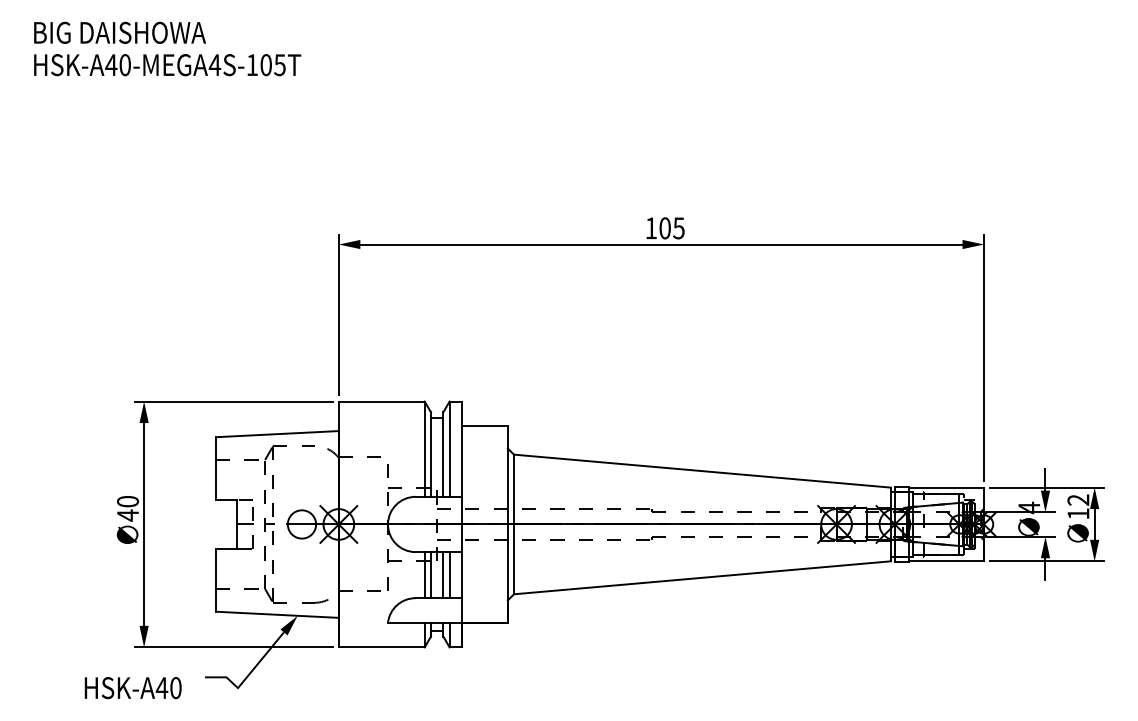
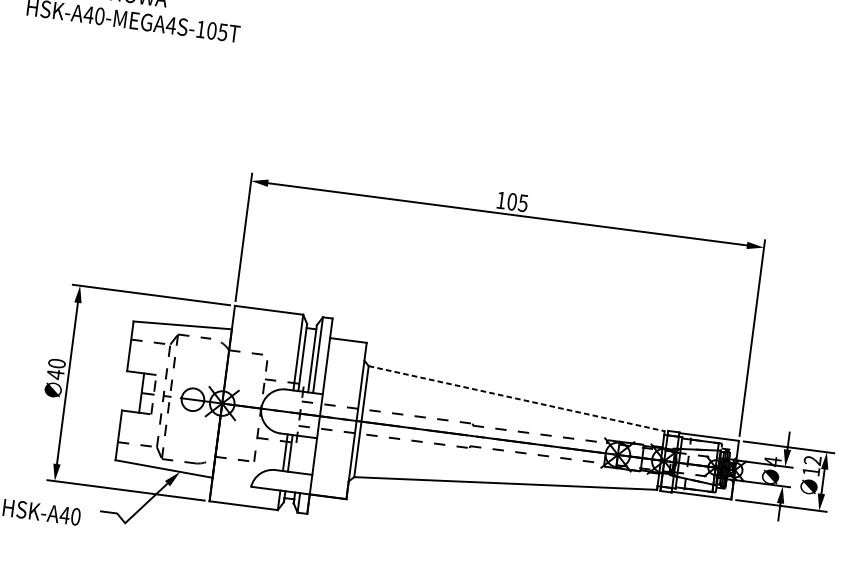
line: (702, 471) -> (516, 398), solid -> dashed
line: (443, 575) -> (300, 454), removed
line: (449, 575) -> (304, 455), removed

